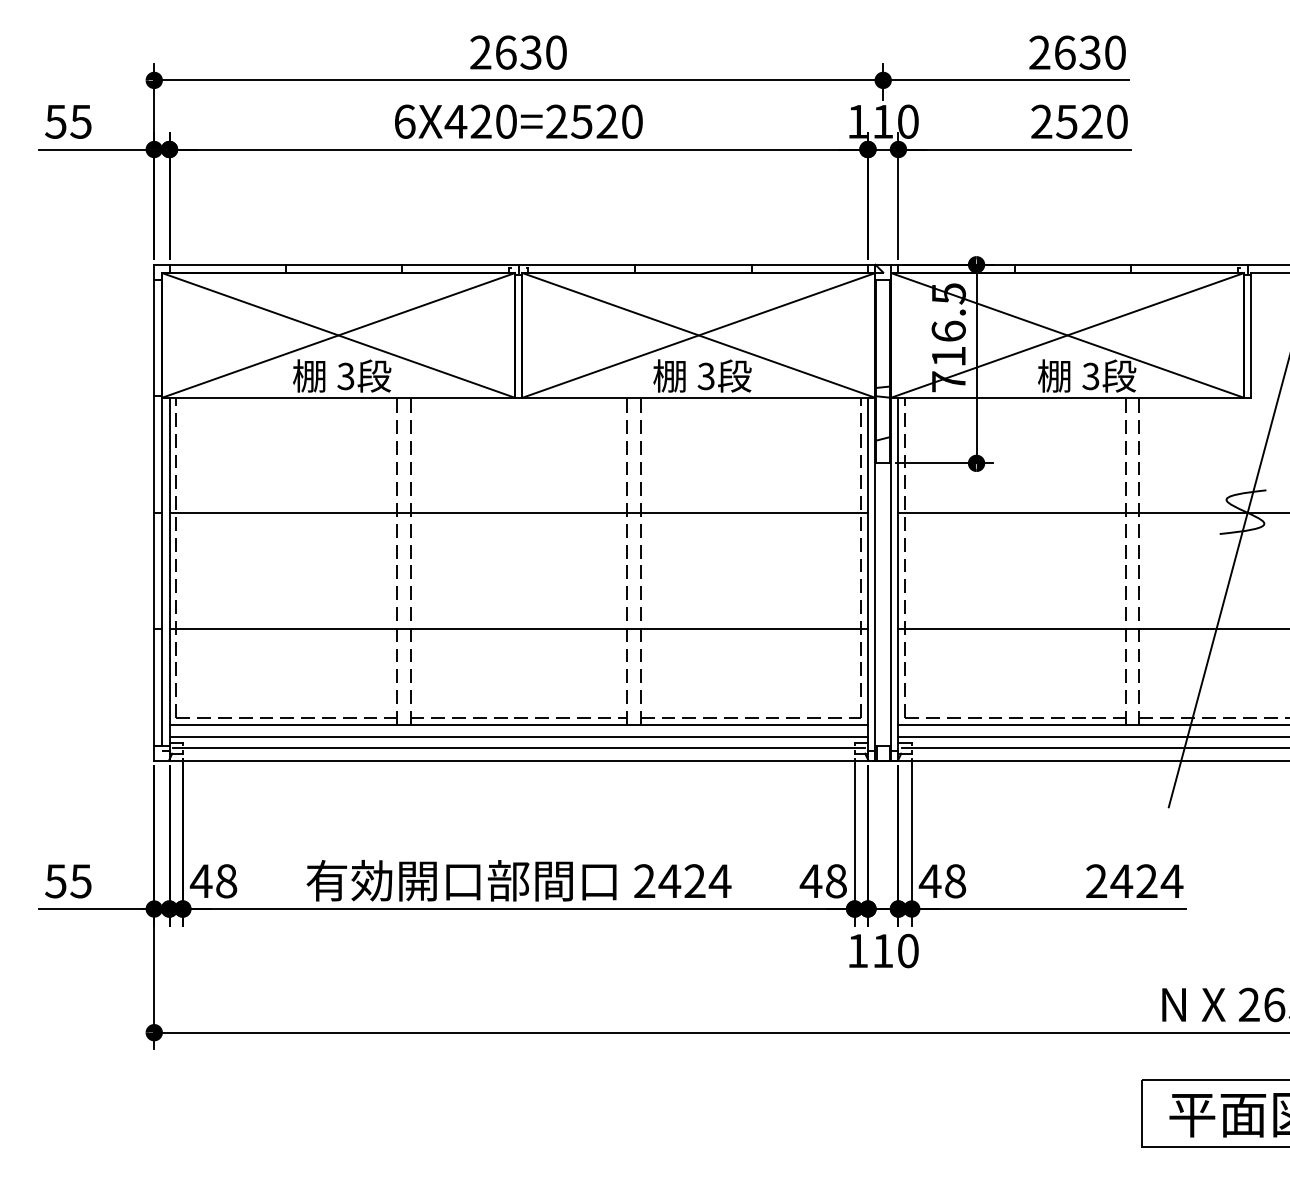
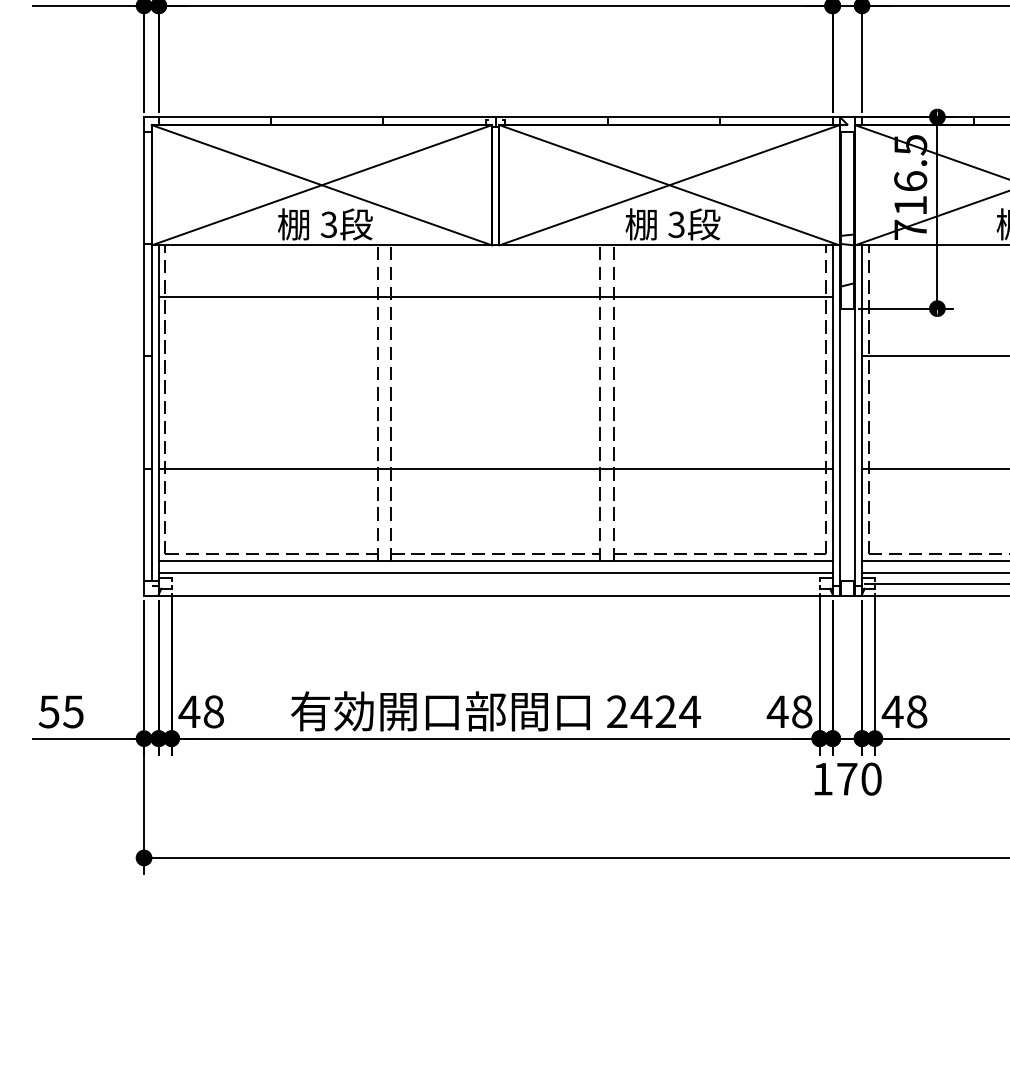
line: (518, 512) -> (495, 296), moved
line: (518, 748) -> (495, 583), removed
text: (882, 950) -> (846, 778), 110 -> 170

